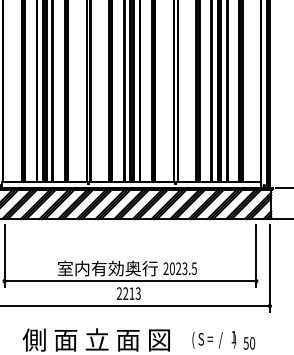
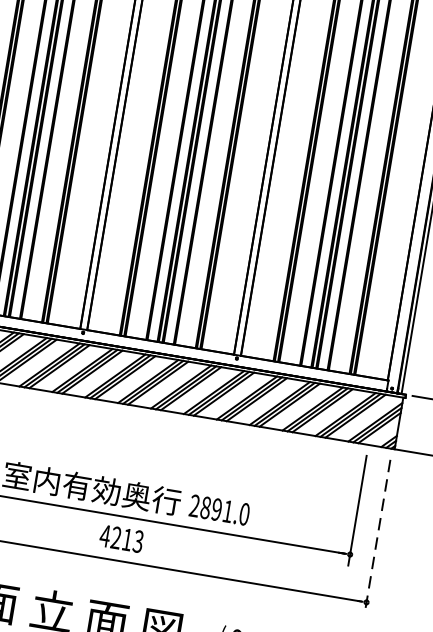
text: (182, 268) -> (223, 510), 2023.5 -> 2891.0
line: (269, 268) -> (376, 536), solid -> dashed
text: (119, 293) -> (105, 535), 2213 -> 4213

